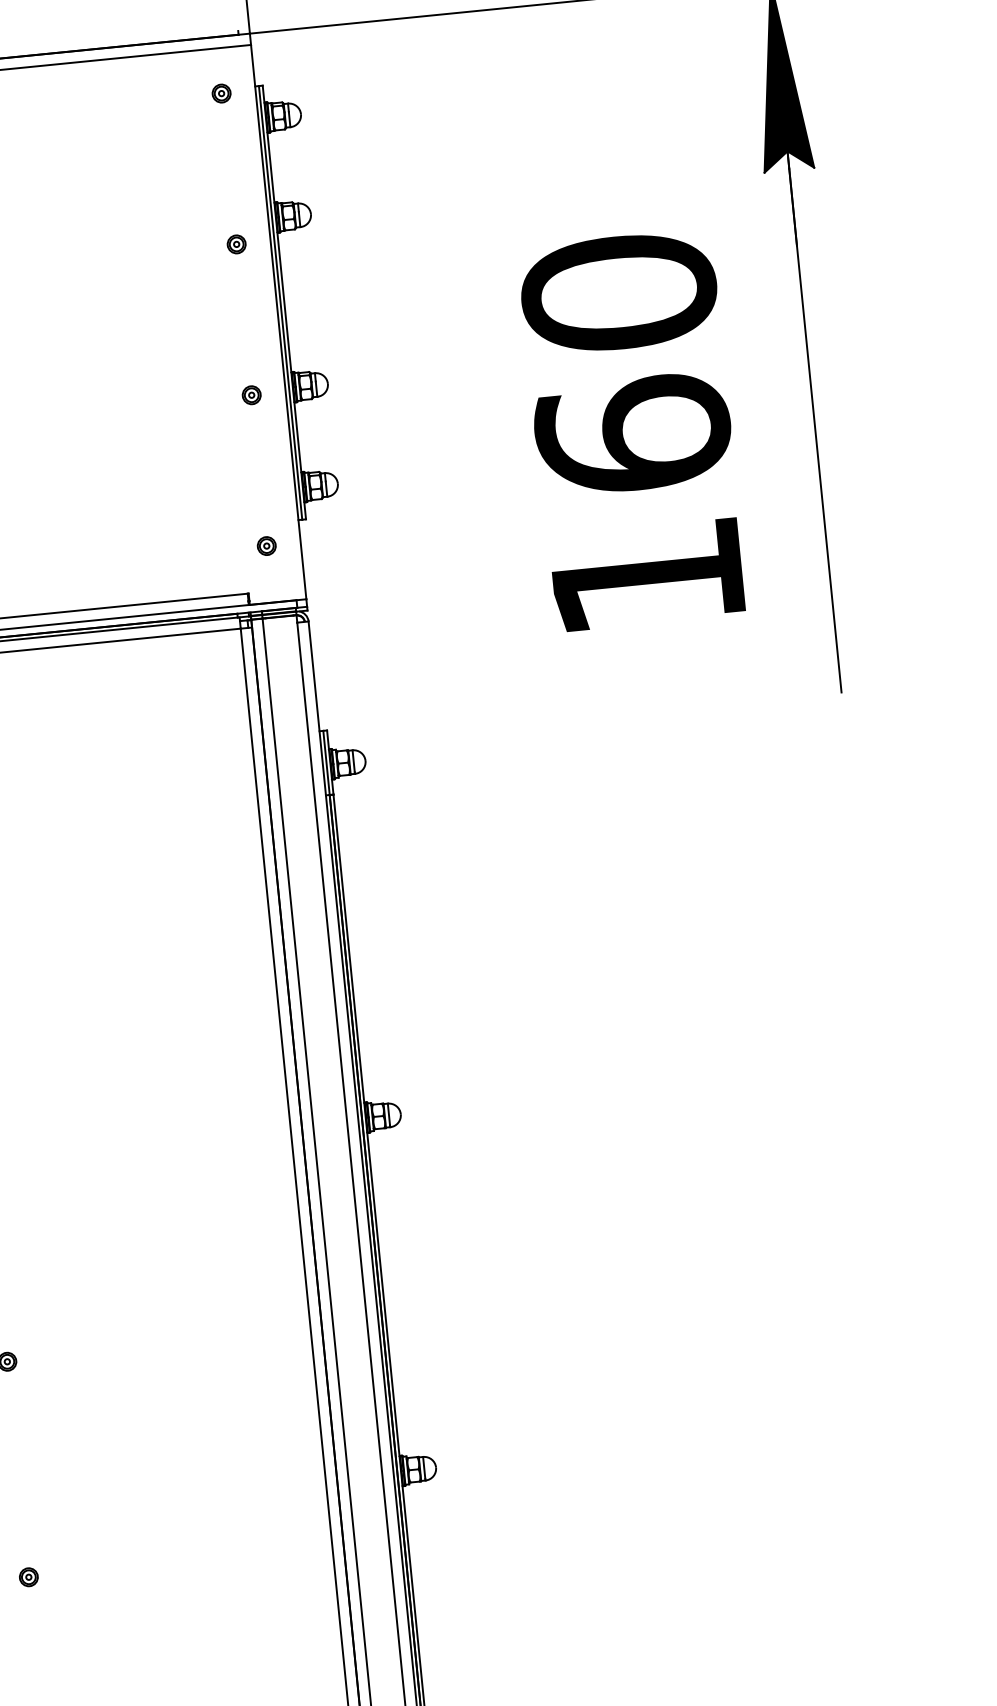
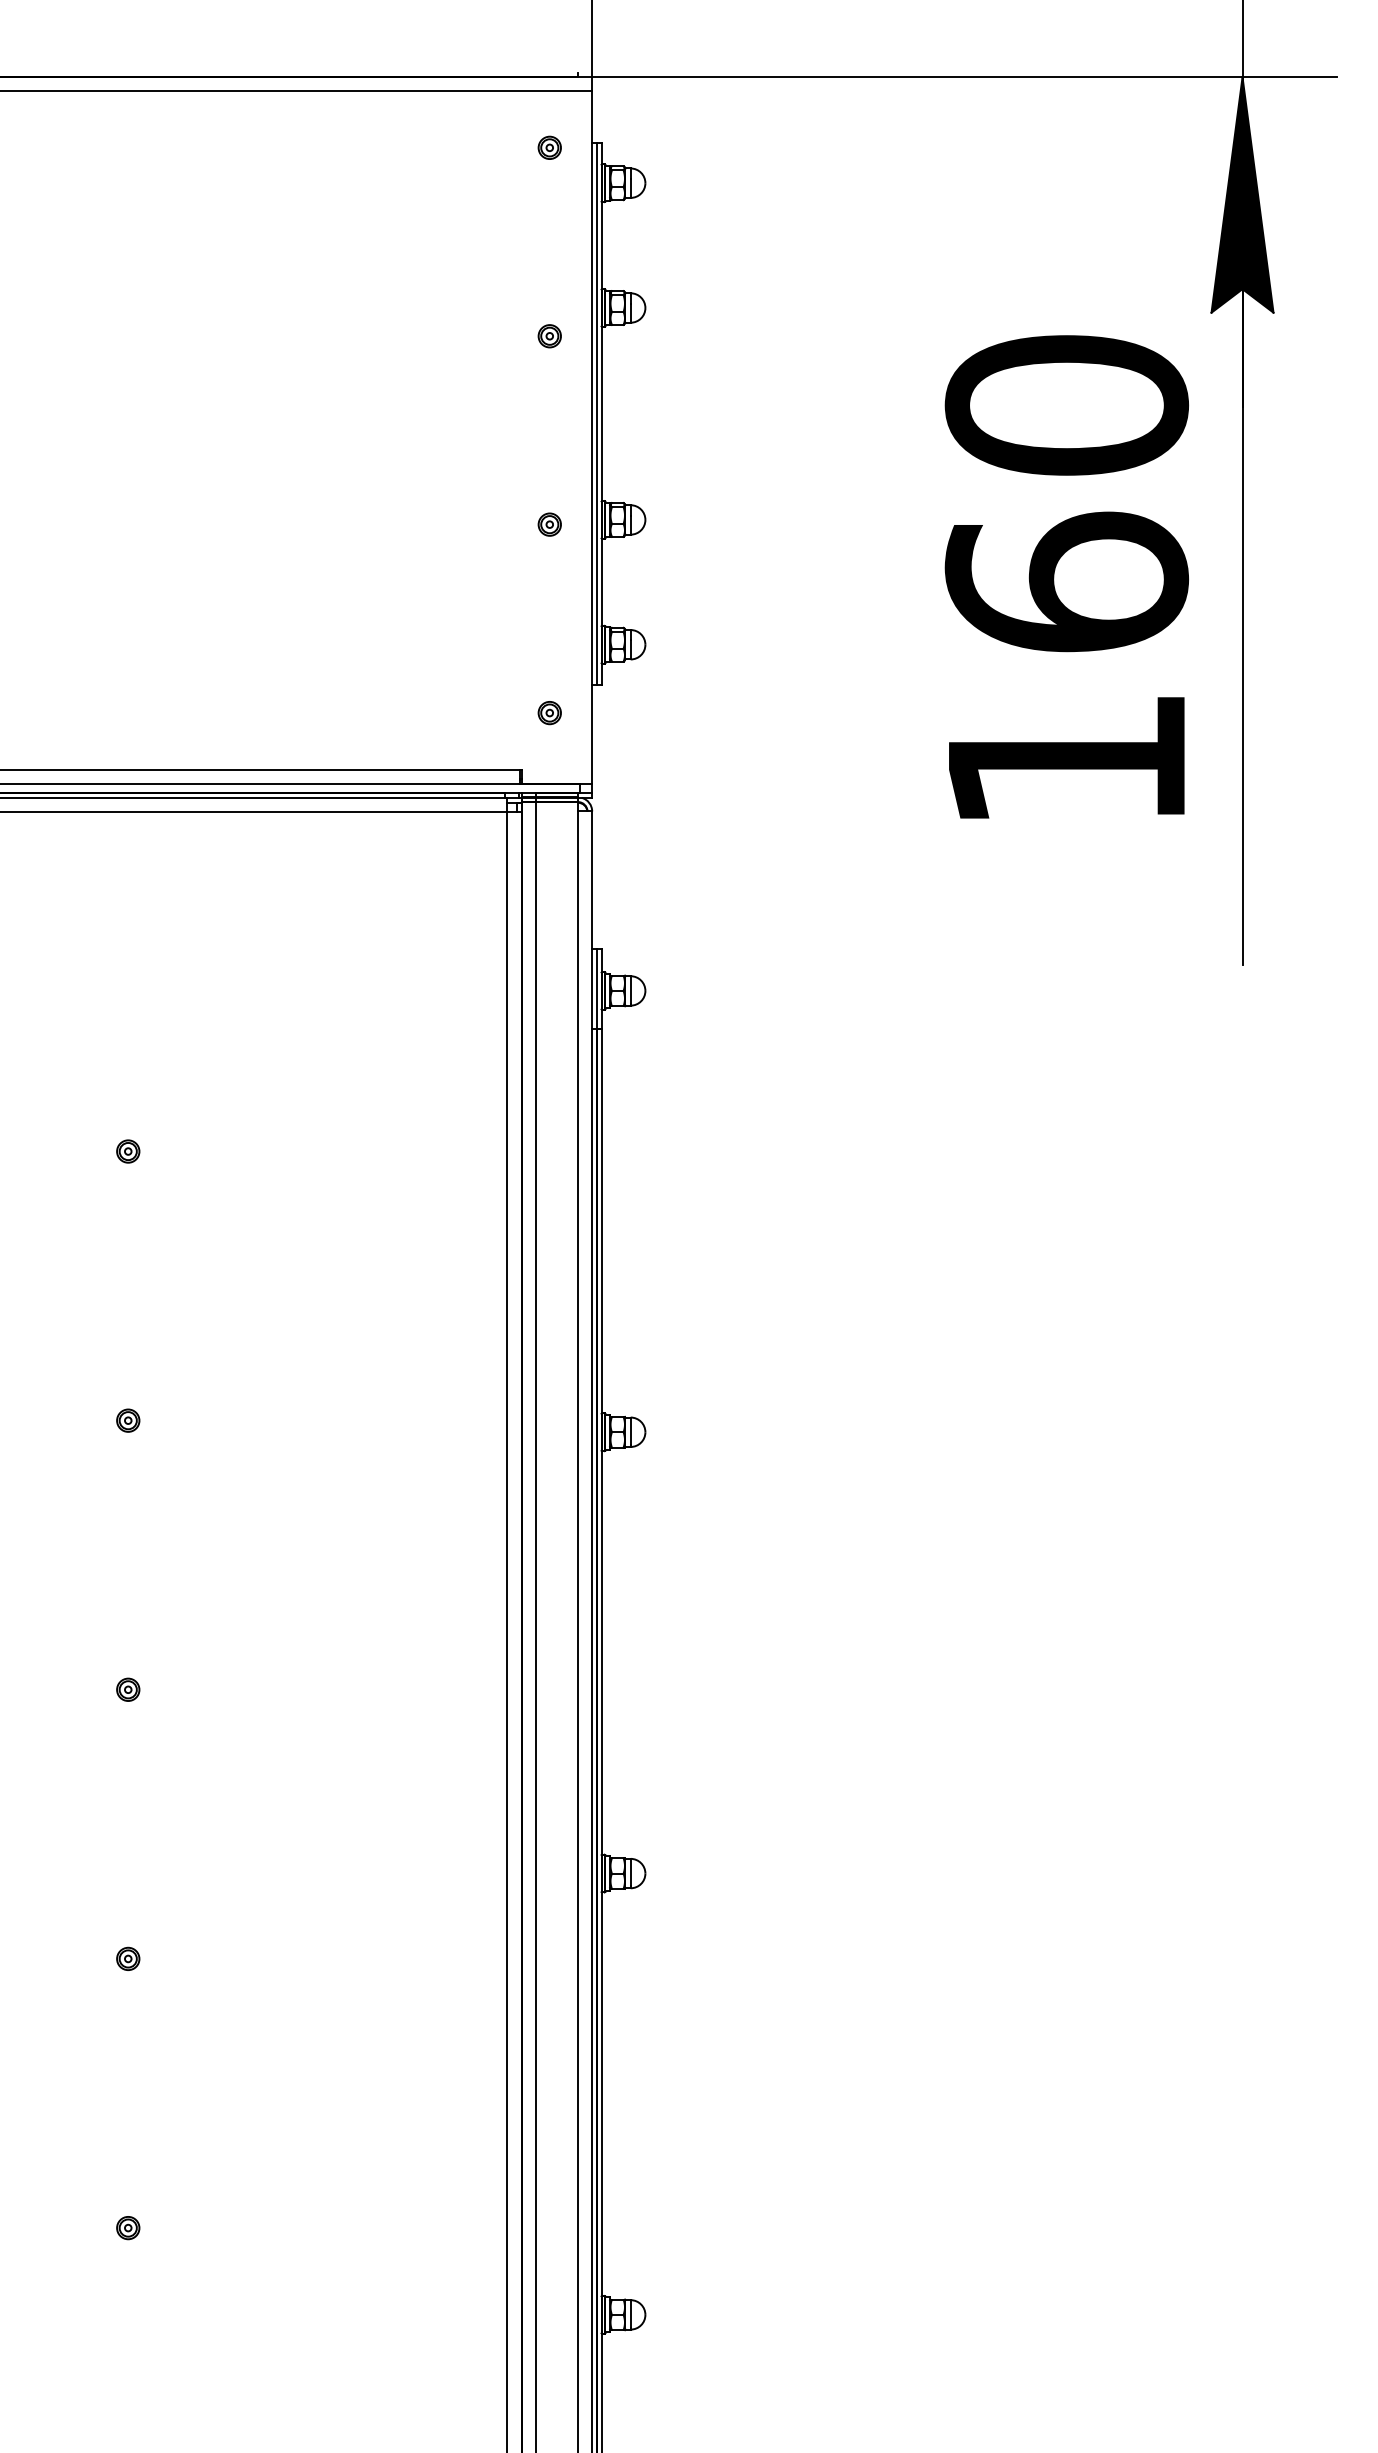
text: (632, 429) -> (1066, 576), moved

